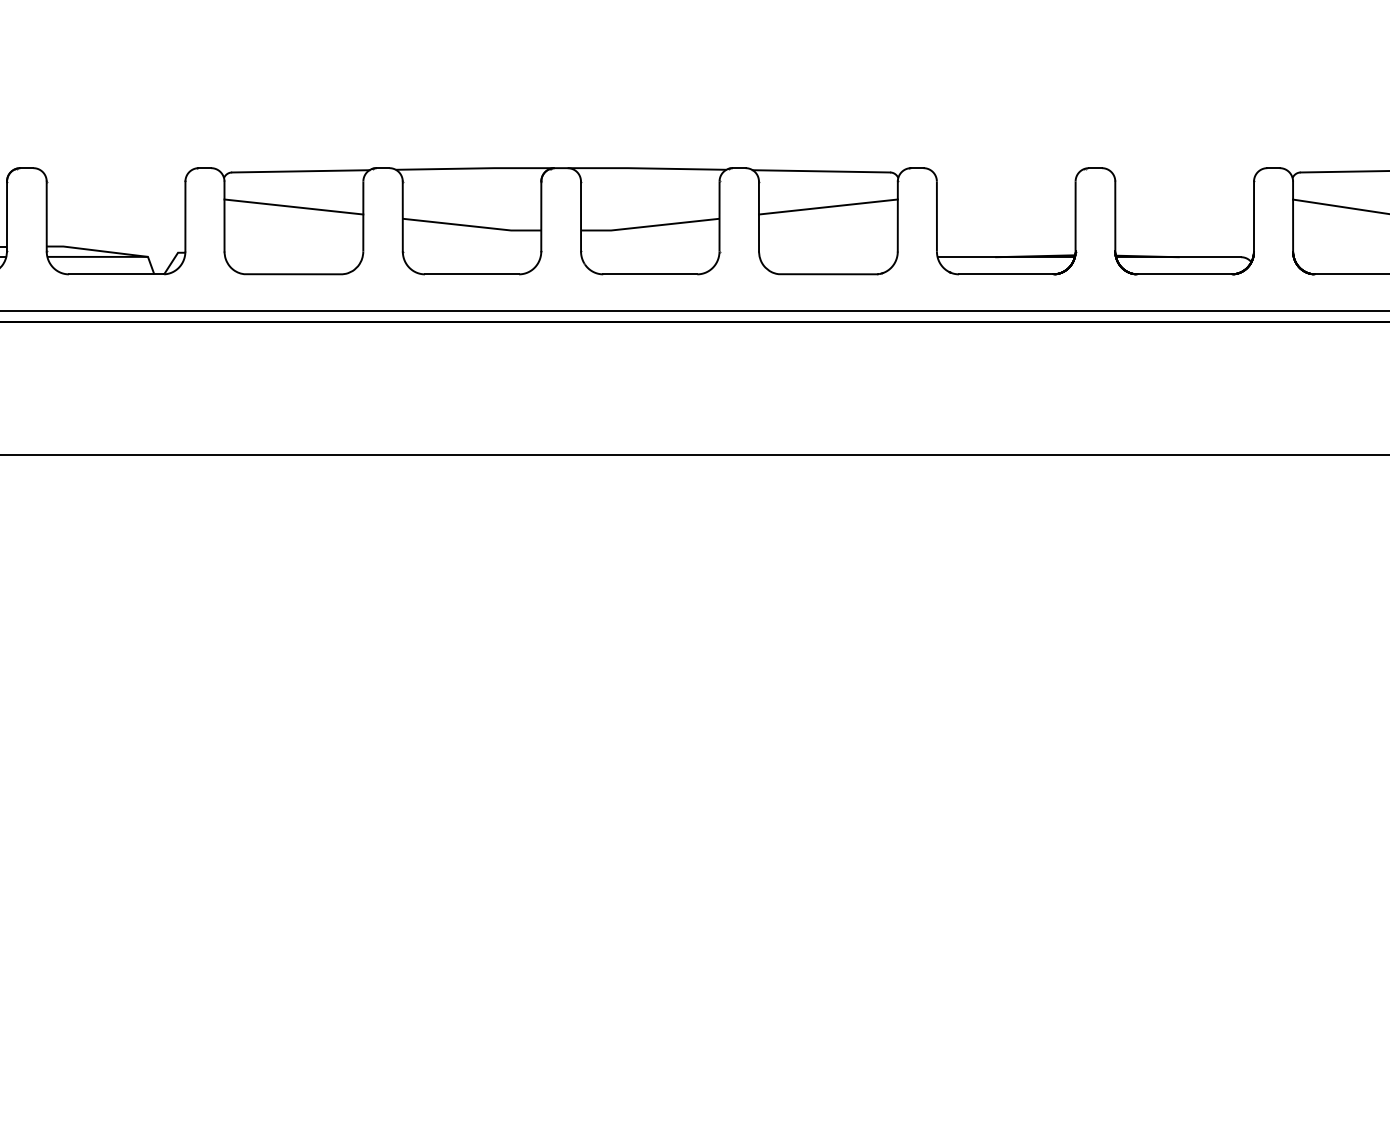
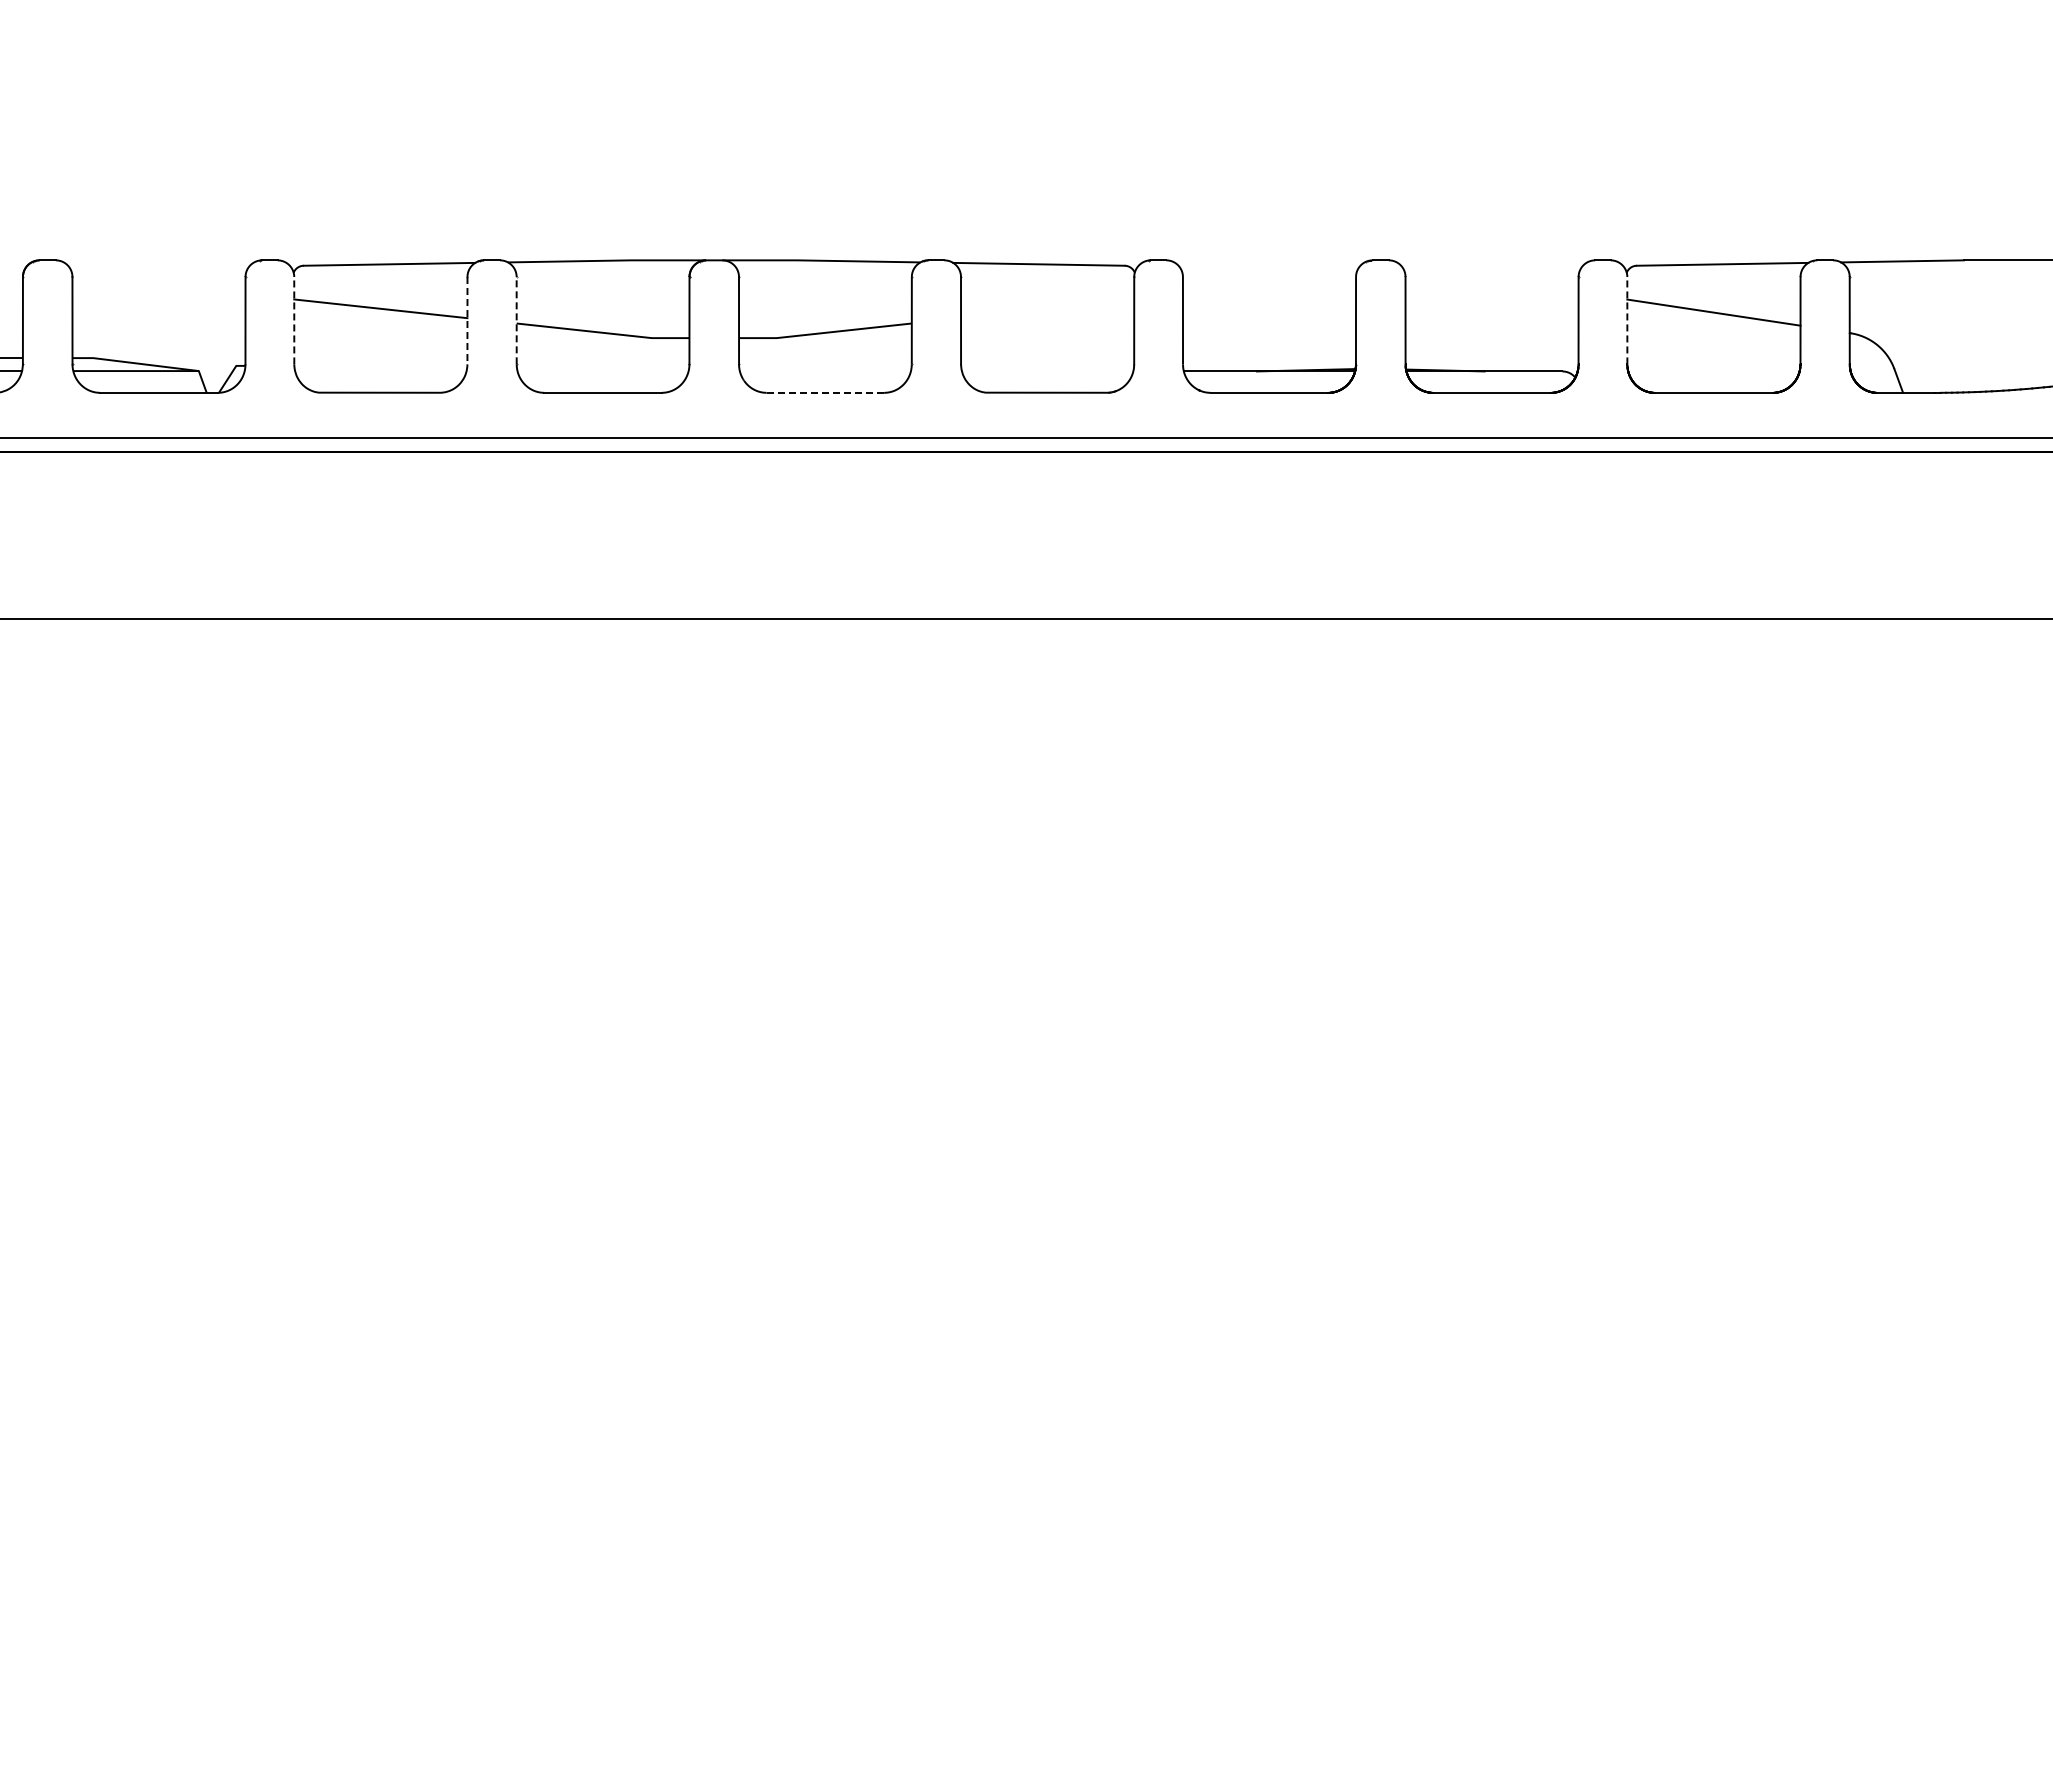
line: (828, 206) -> (1047, 308), removed
line: (224, 216) -> (294, 320), solid -> dashed
line: (363, 216) -> (467, 320), solid -> dashed
line: (402, 216) -> (516, 320), solid -> dashed
line: (1293, 216) -> (1627, 320), solid -> dashed
line: (650, 274) -> (825, 392), solid -> dashed

